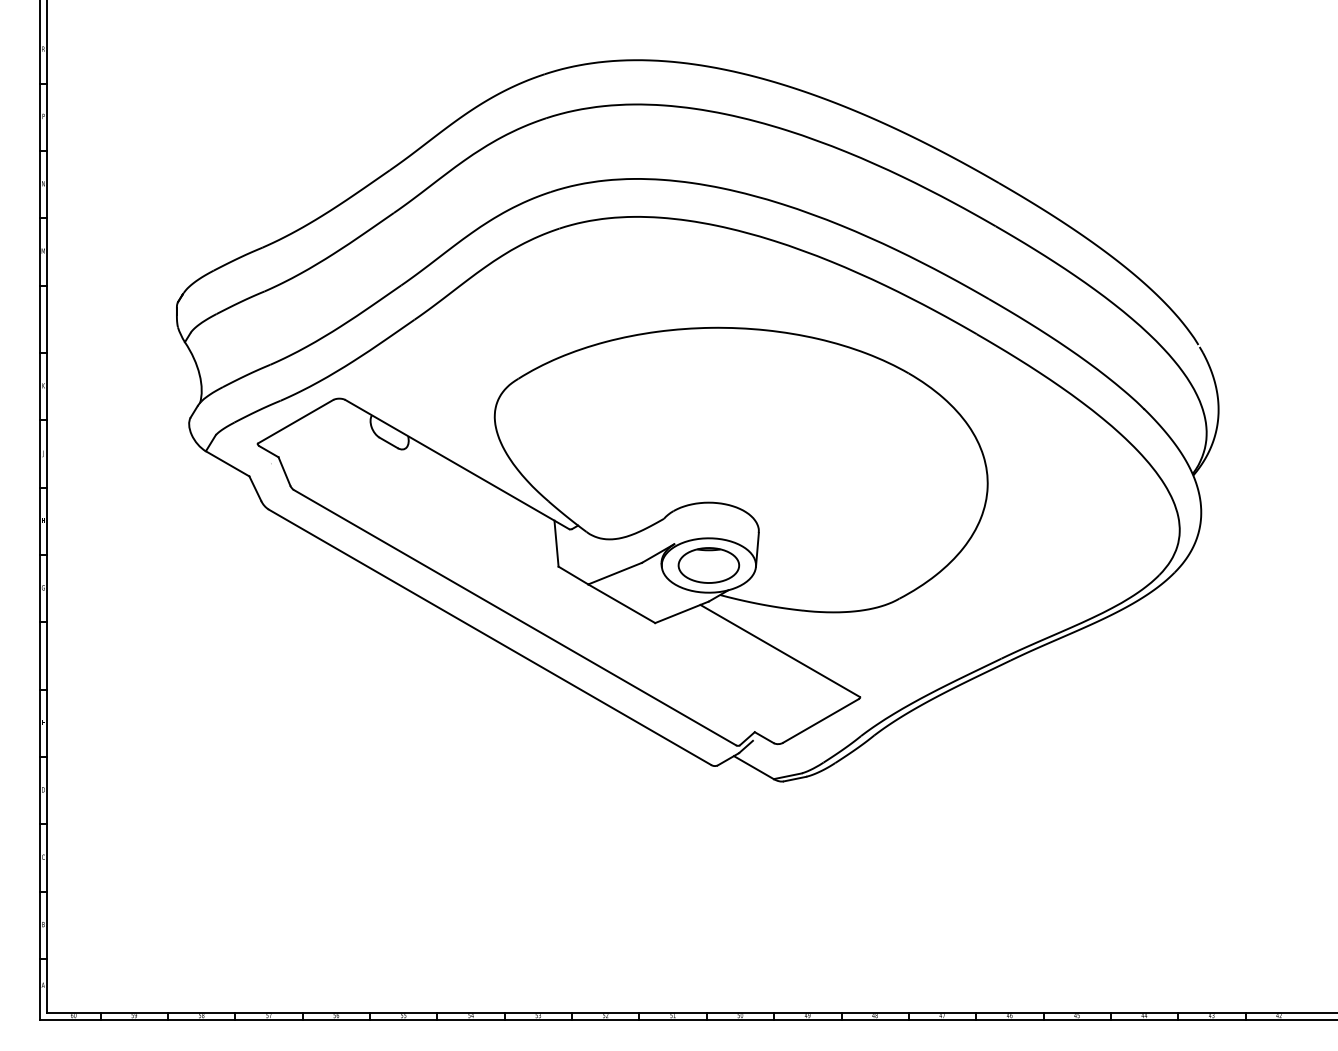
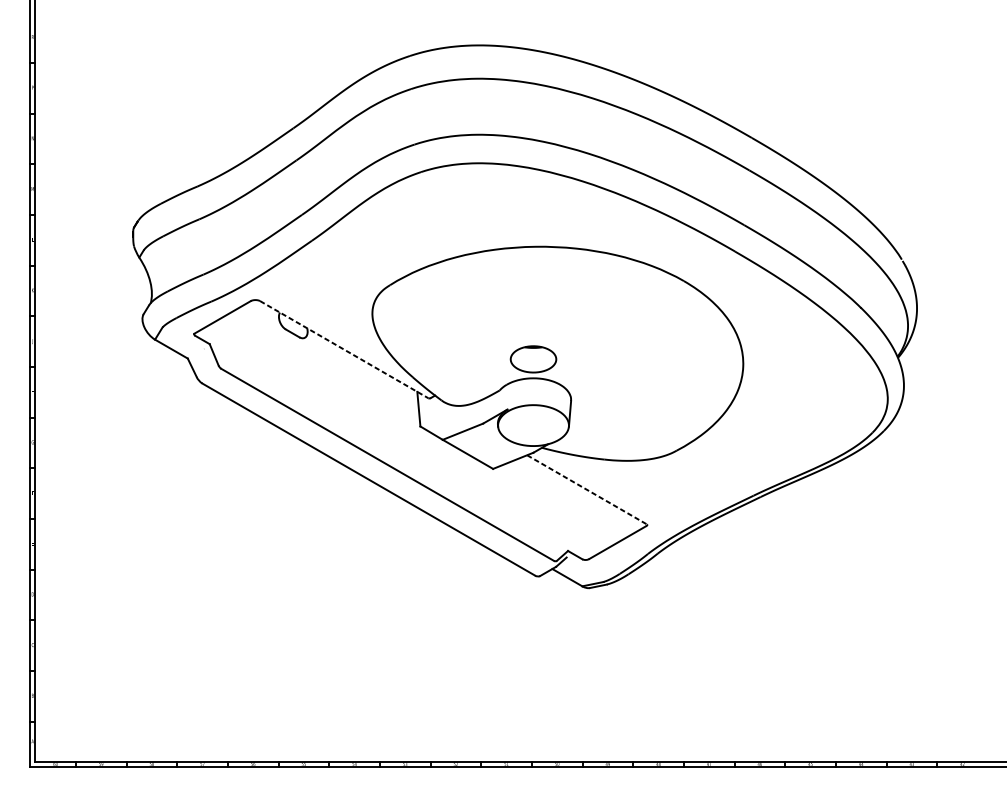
line: (457, 464) -> (344, 349), solid -> dashed
part: (708, 565) -> (533, 359), moved
line: (780, 651) -> (587, 490), solid -> dashed

